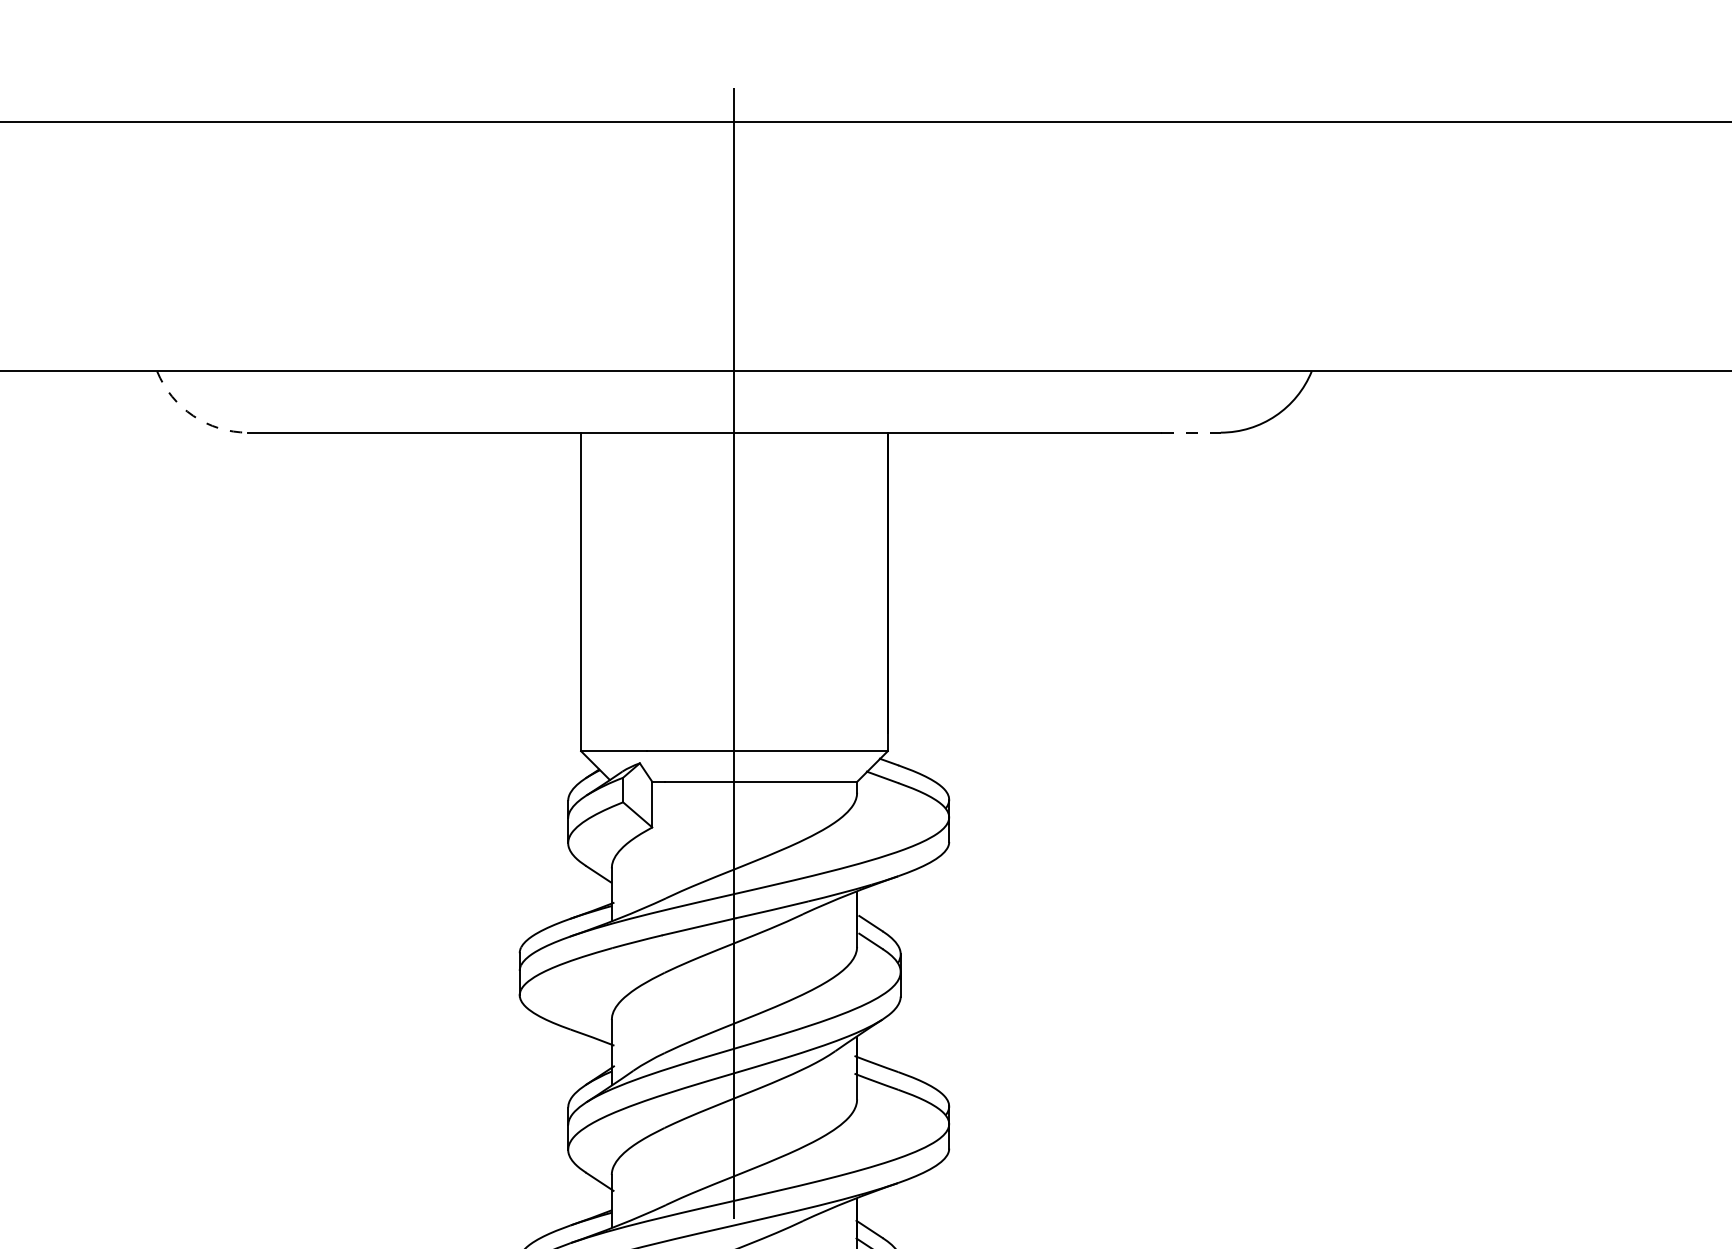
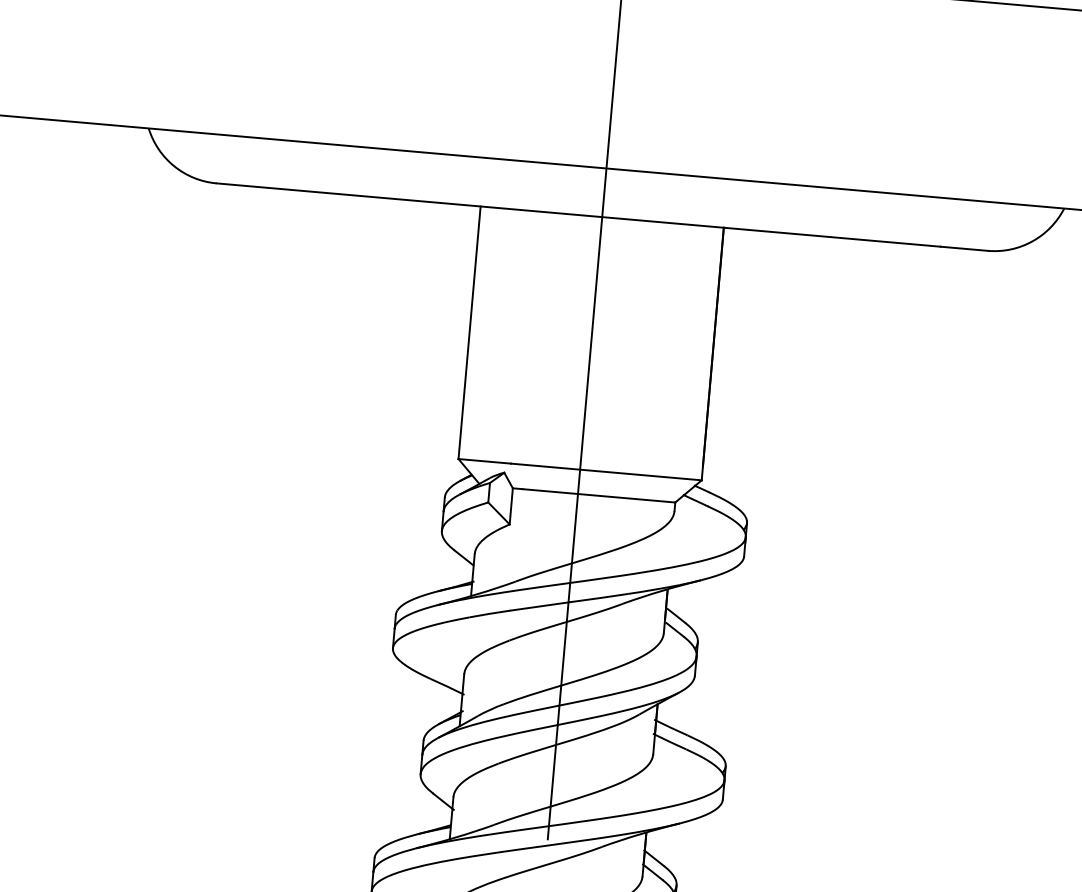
arc: (193, 415) -> (174, 165), dashed -> solid
line: (1191, 432) -> (964, 248), dashed -> solid

